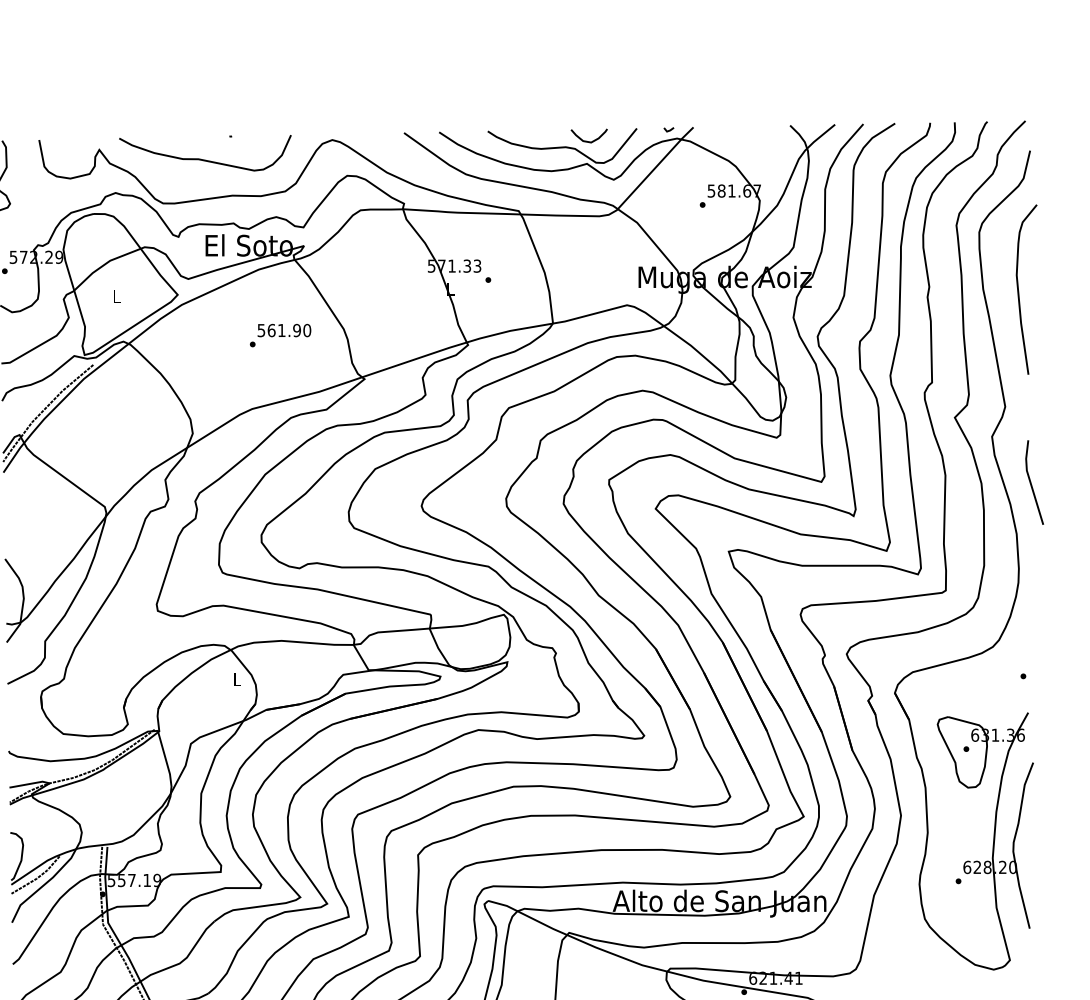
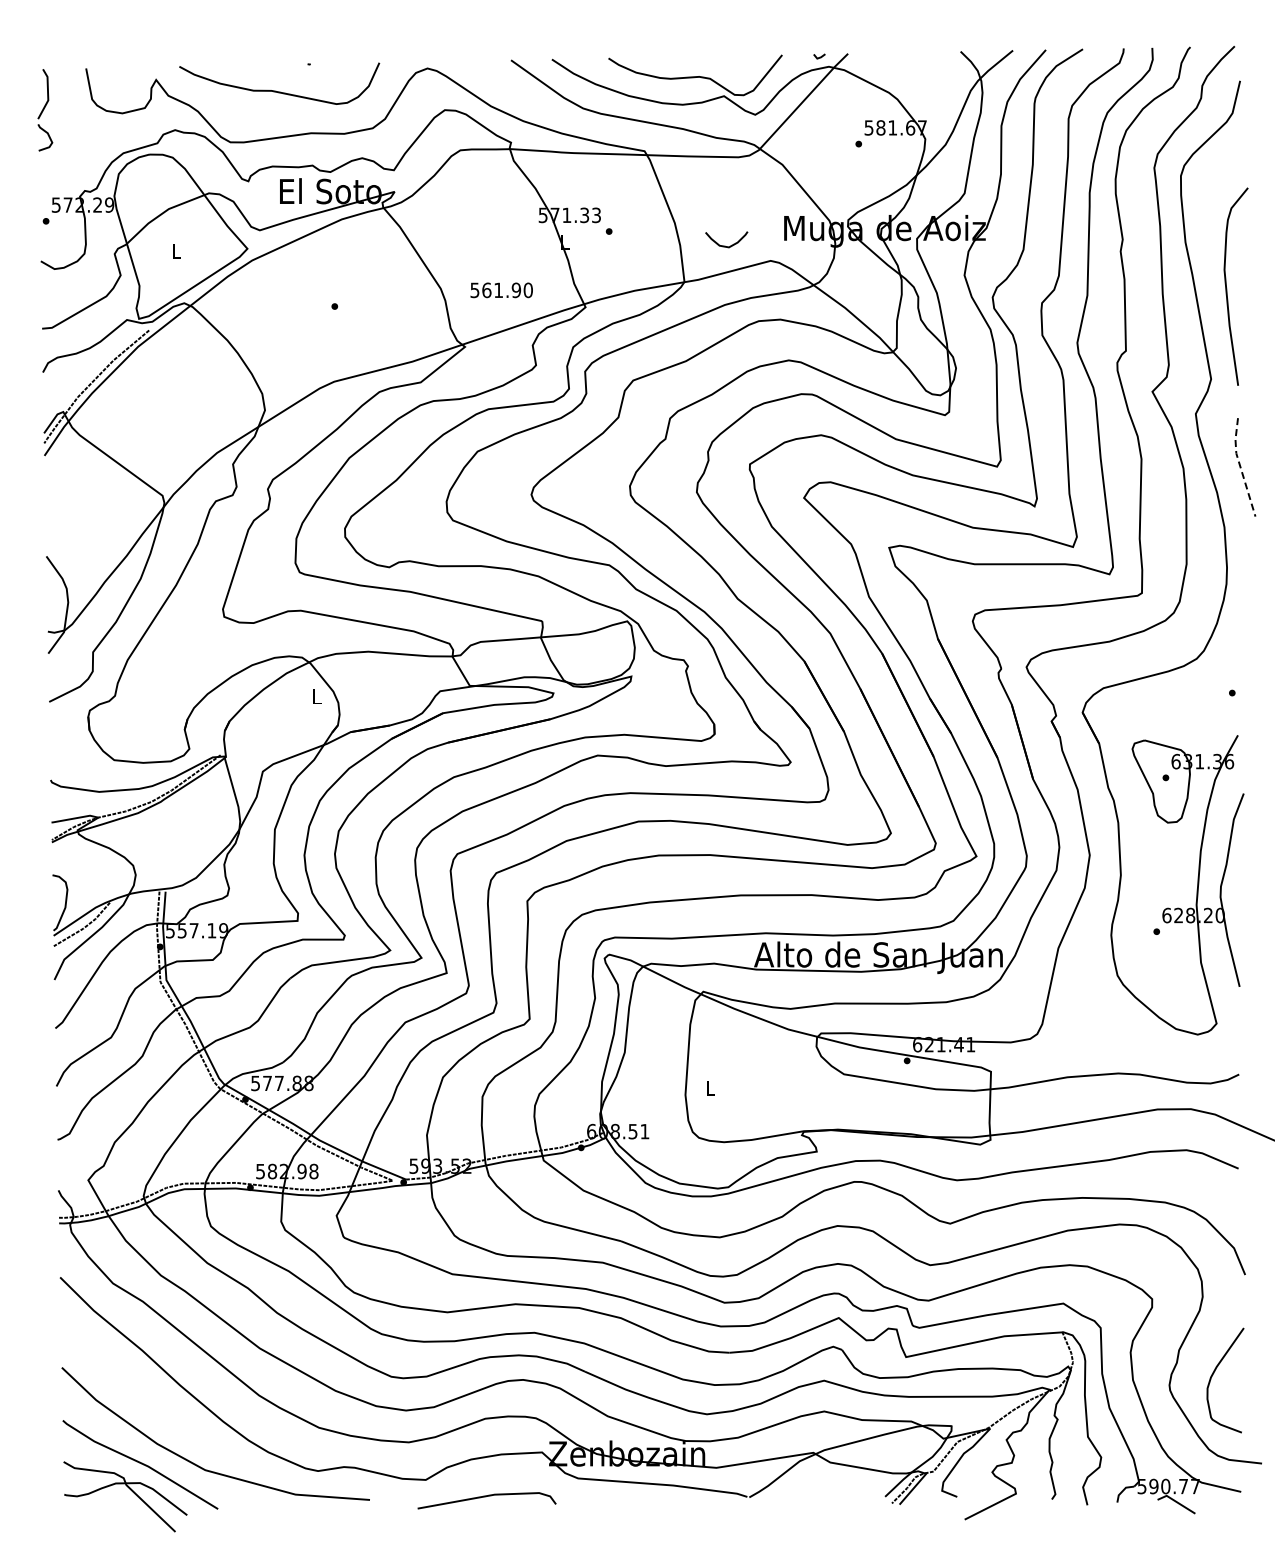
curve: (588, 140) -> (725, 245), moved
curve: (1019, 291) -> (1227, 288), moved
text: (284, 330) -> (501, 290), moved
line: (1030, 481) -> (1240, 466), solid -> dashed

